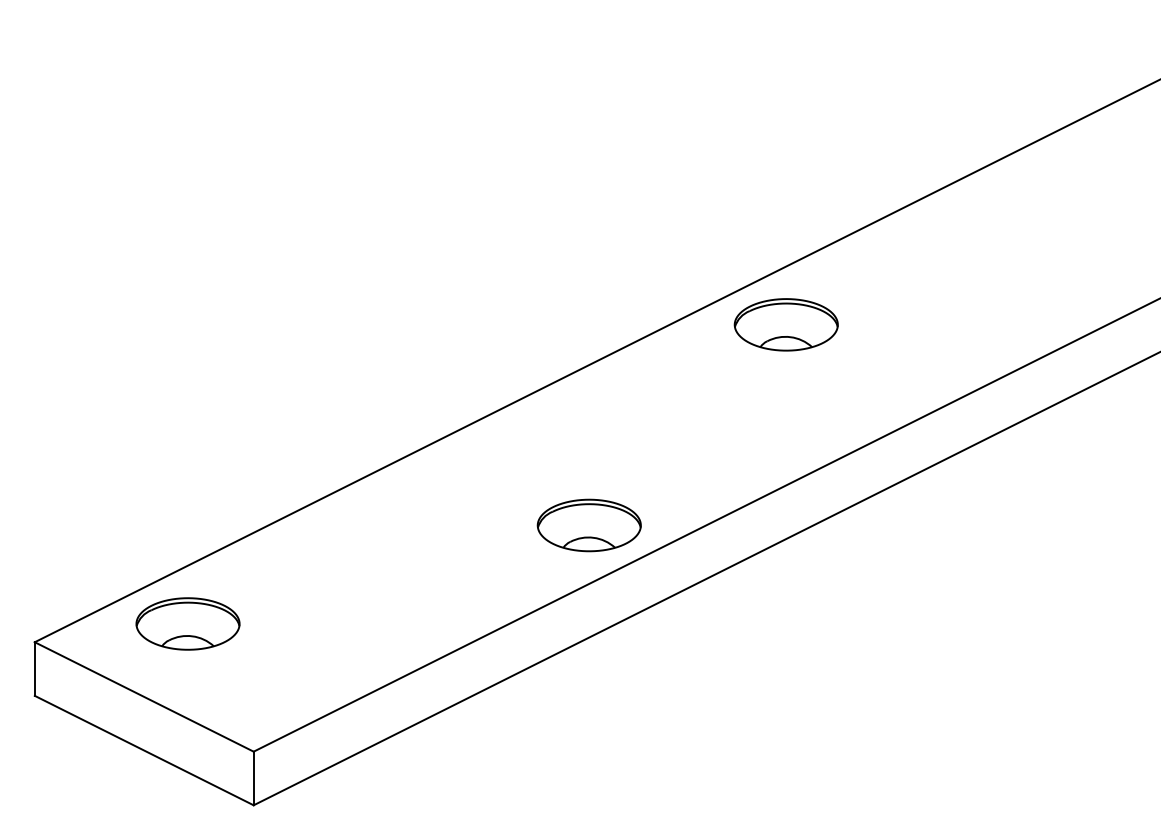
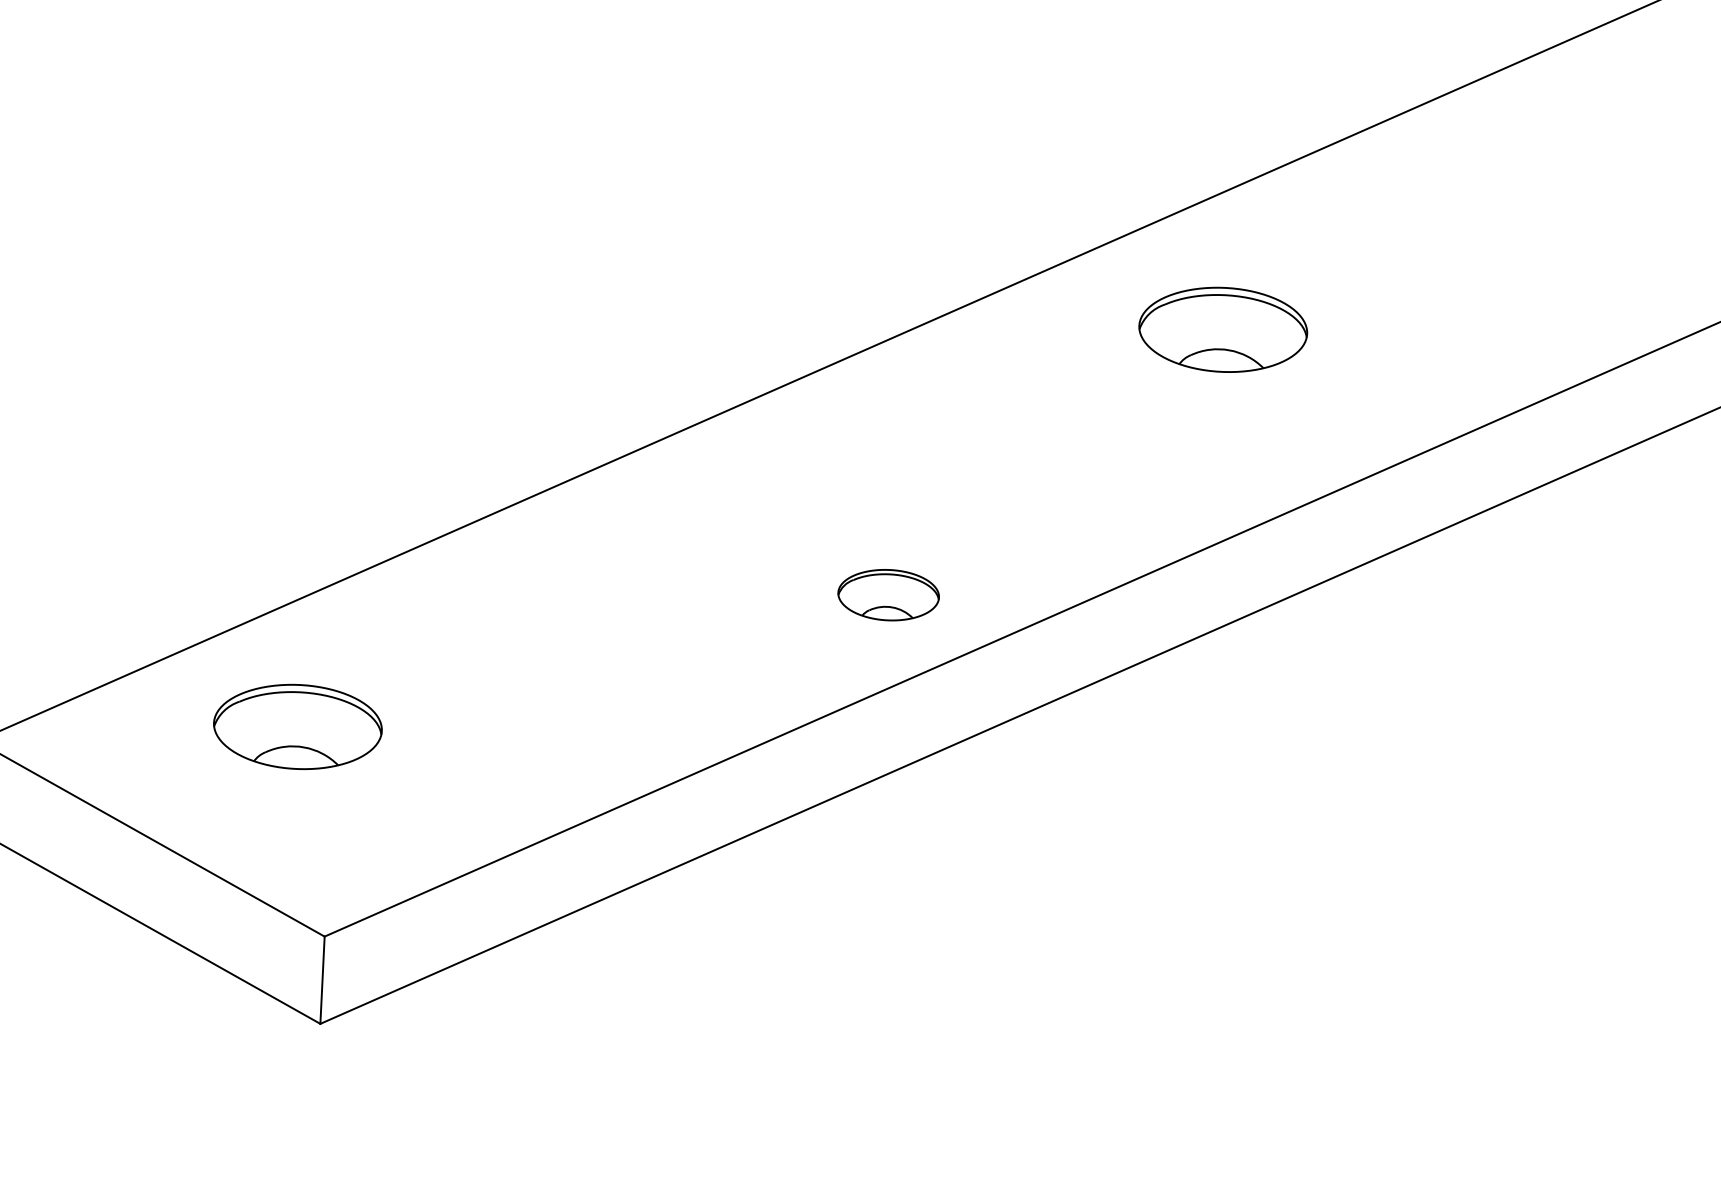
part: (785, 324) -> (1221, 329), moved
part: (588, 525) -> (887, 595), size x0.6
part: (187, 623) -> (297, 726), moved

